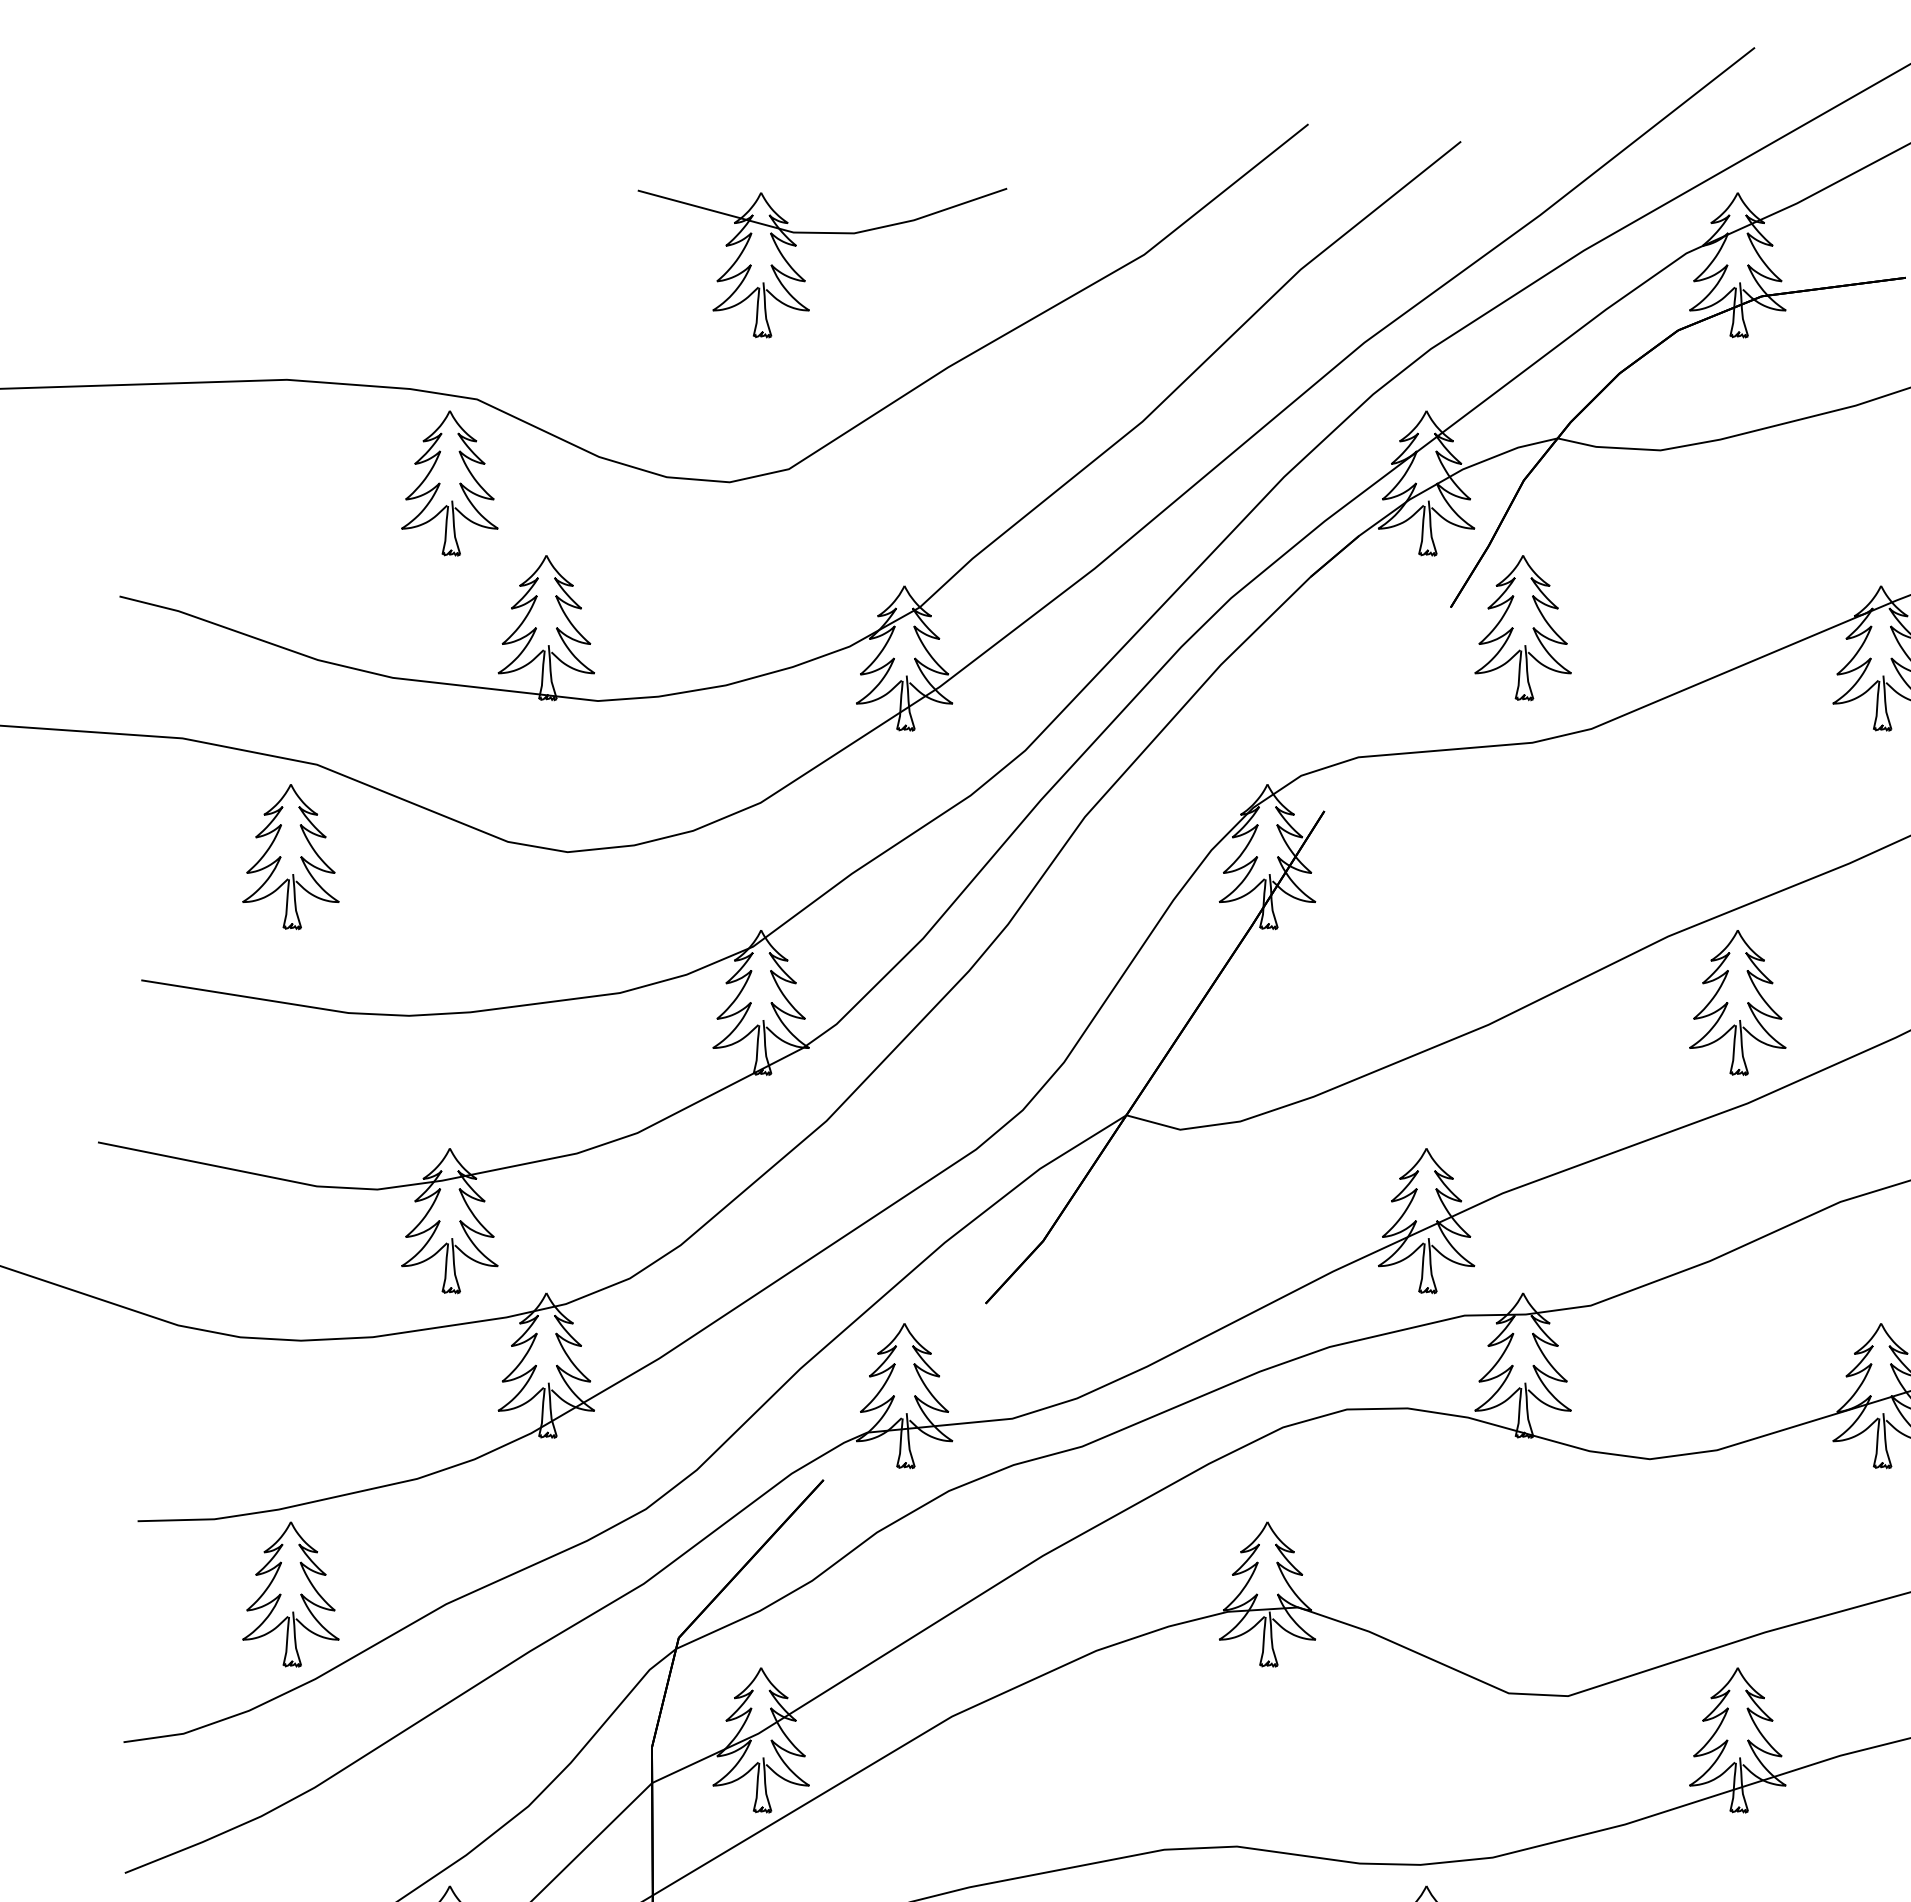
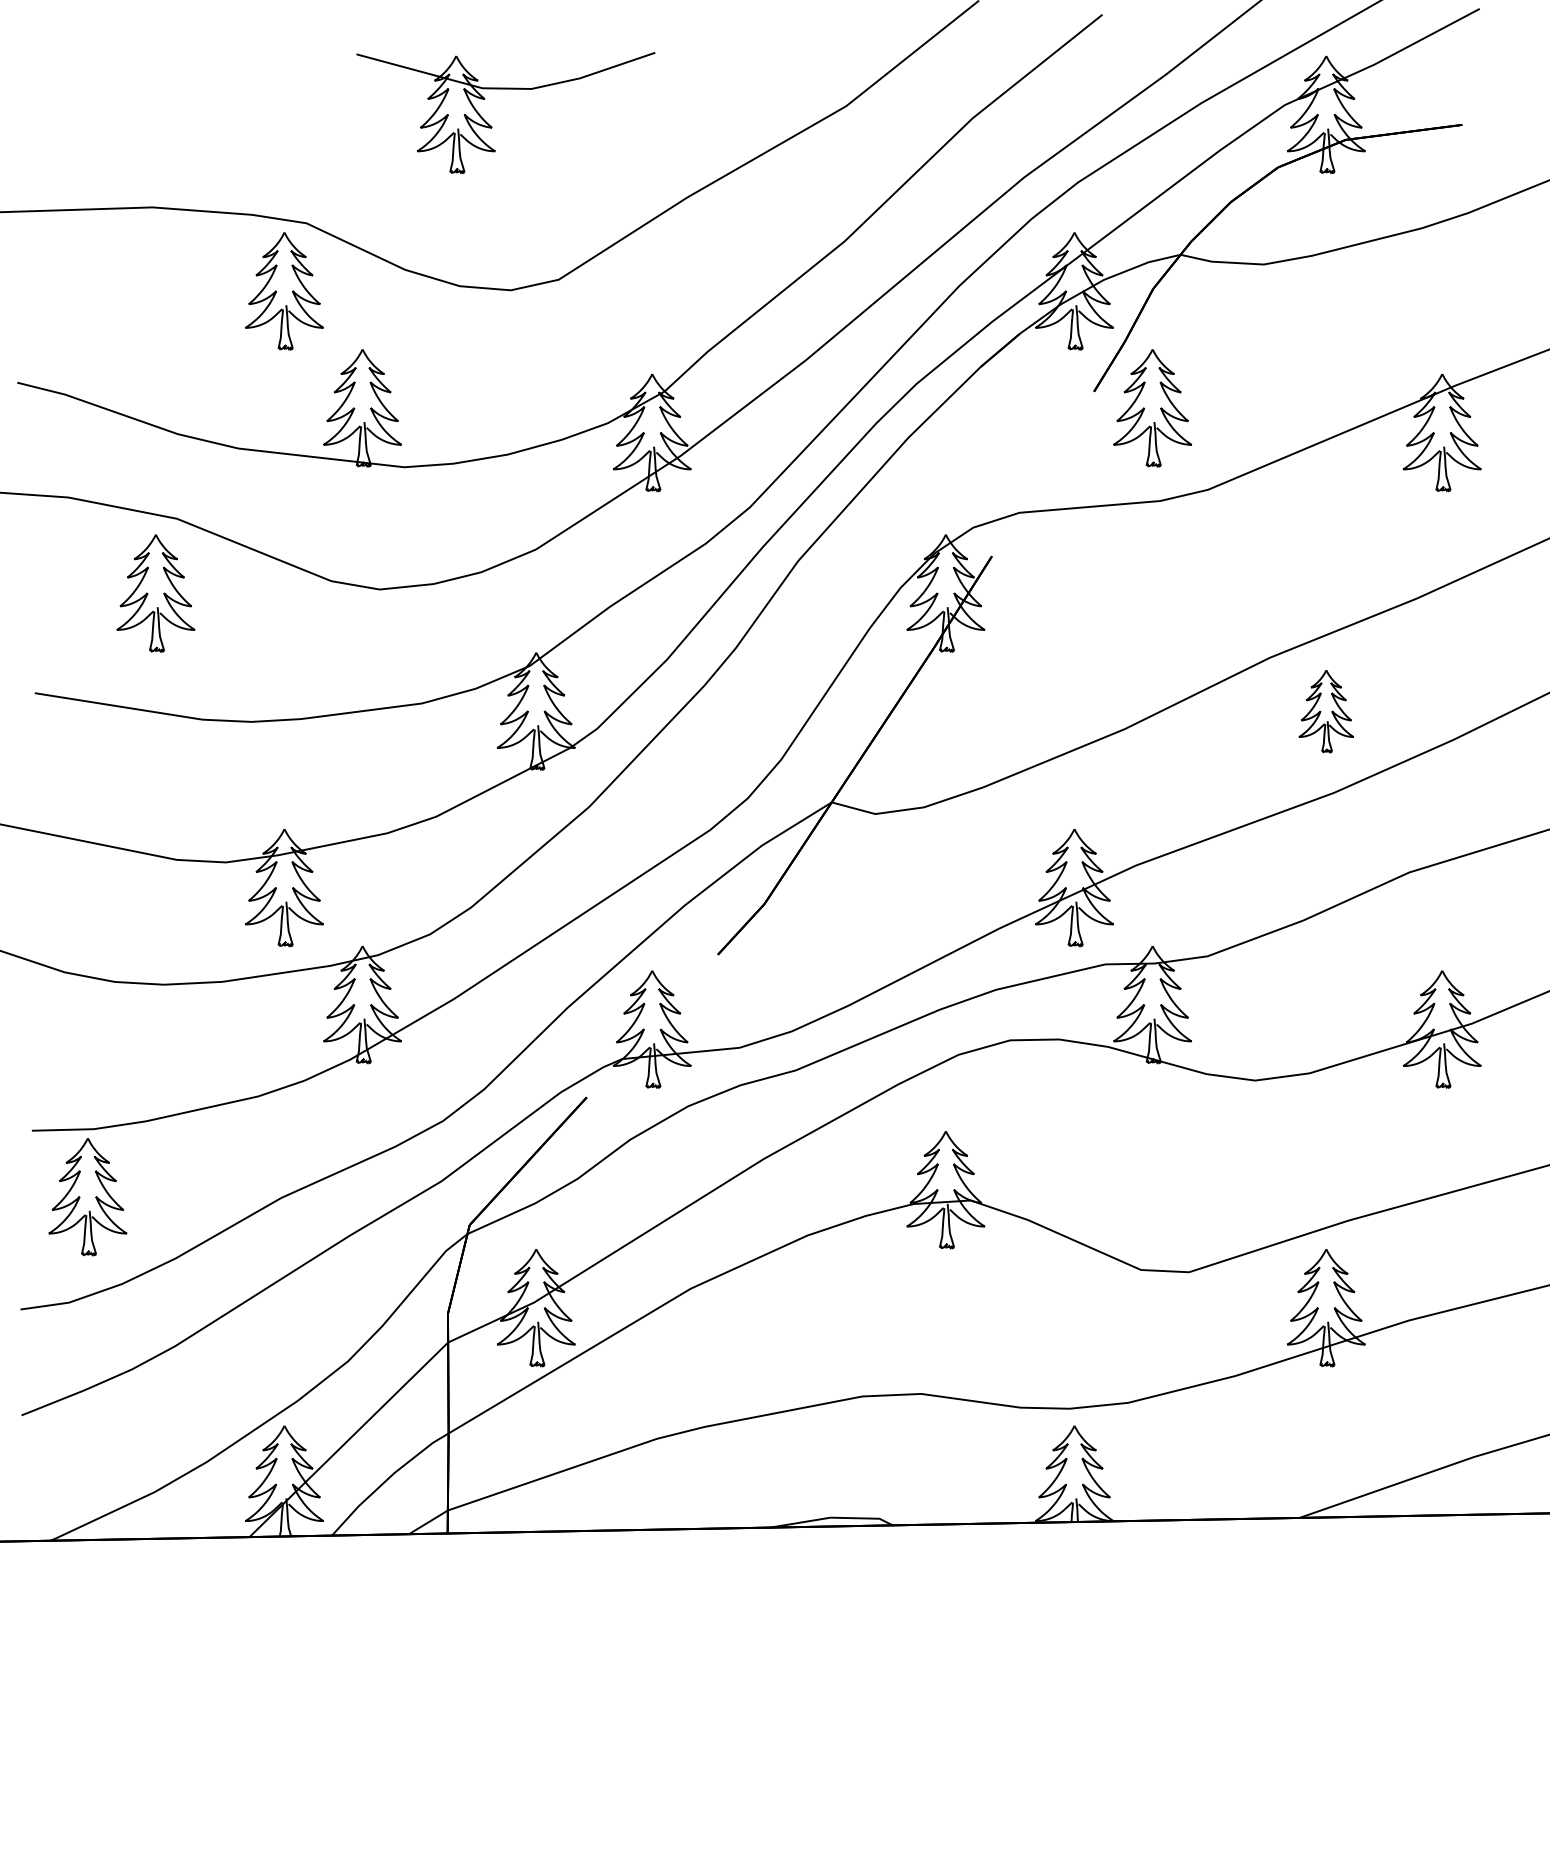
part: (805, 279) -> (492, 126), moved
part: (1738, 1002) -> (1326, 711), size x0.7
part: (290, 1595) -> (87, 1197), moved

